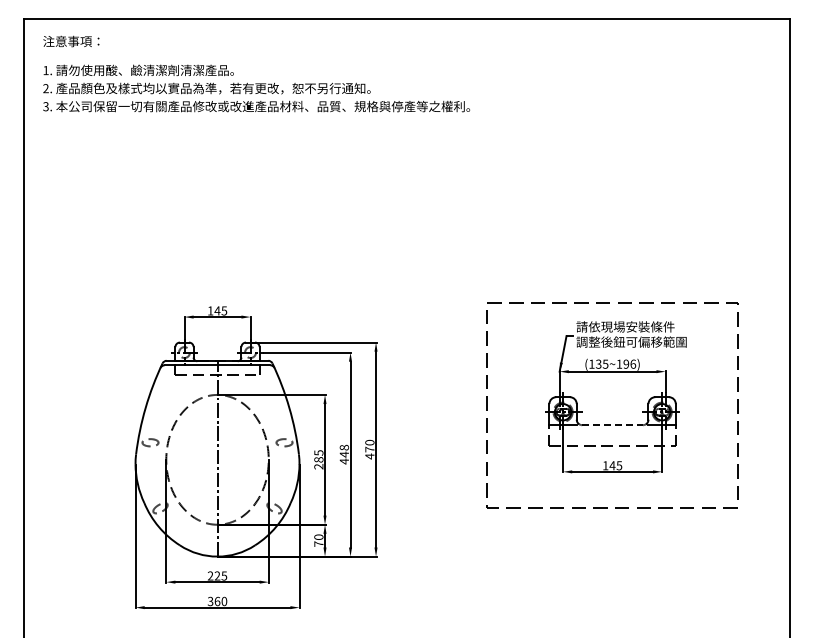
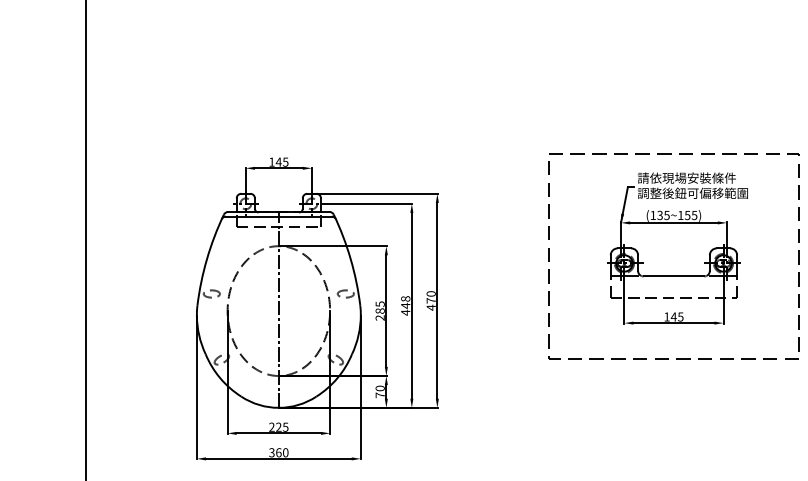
text: (629, 363) -> (690, 214), (135~196) -> (135~155)
line: (613, 425) -> (674, 276), dashed -> solid

